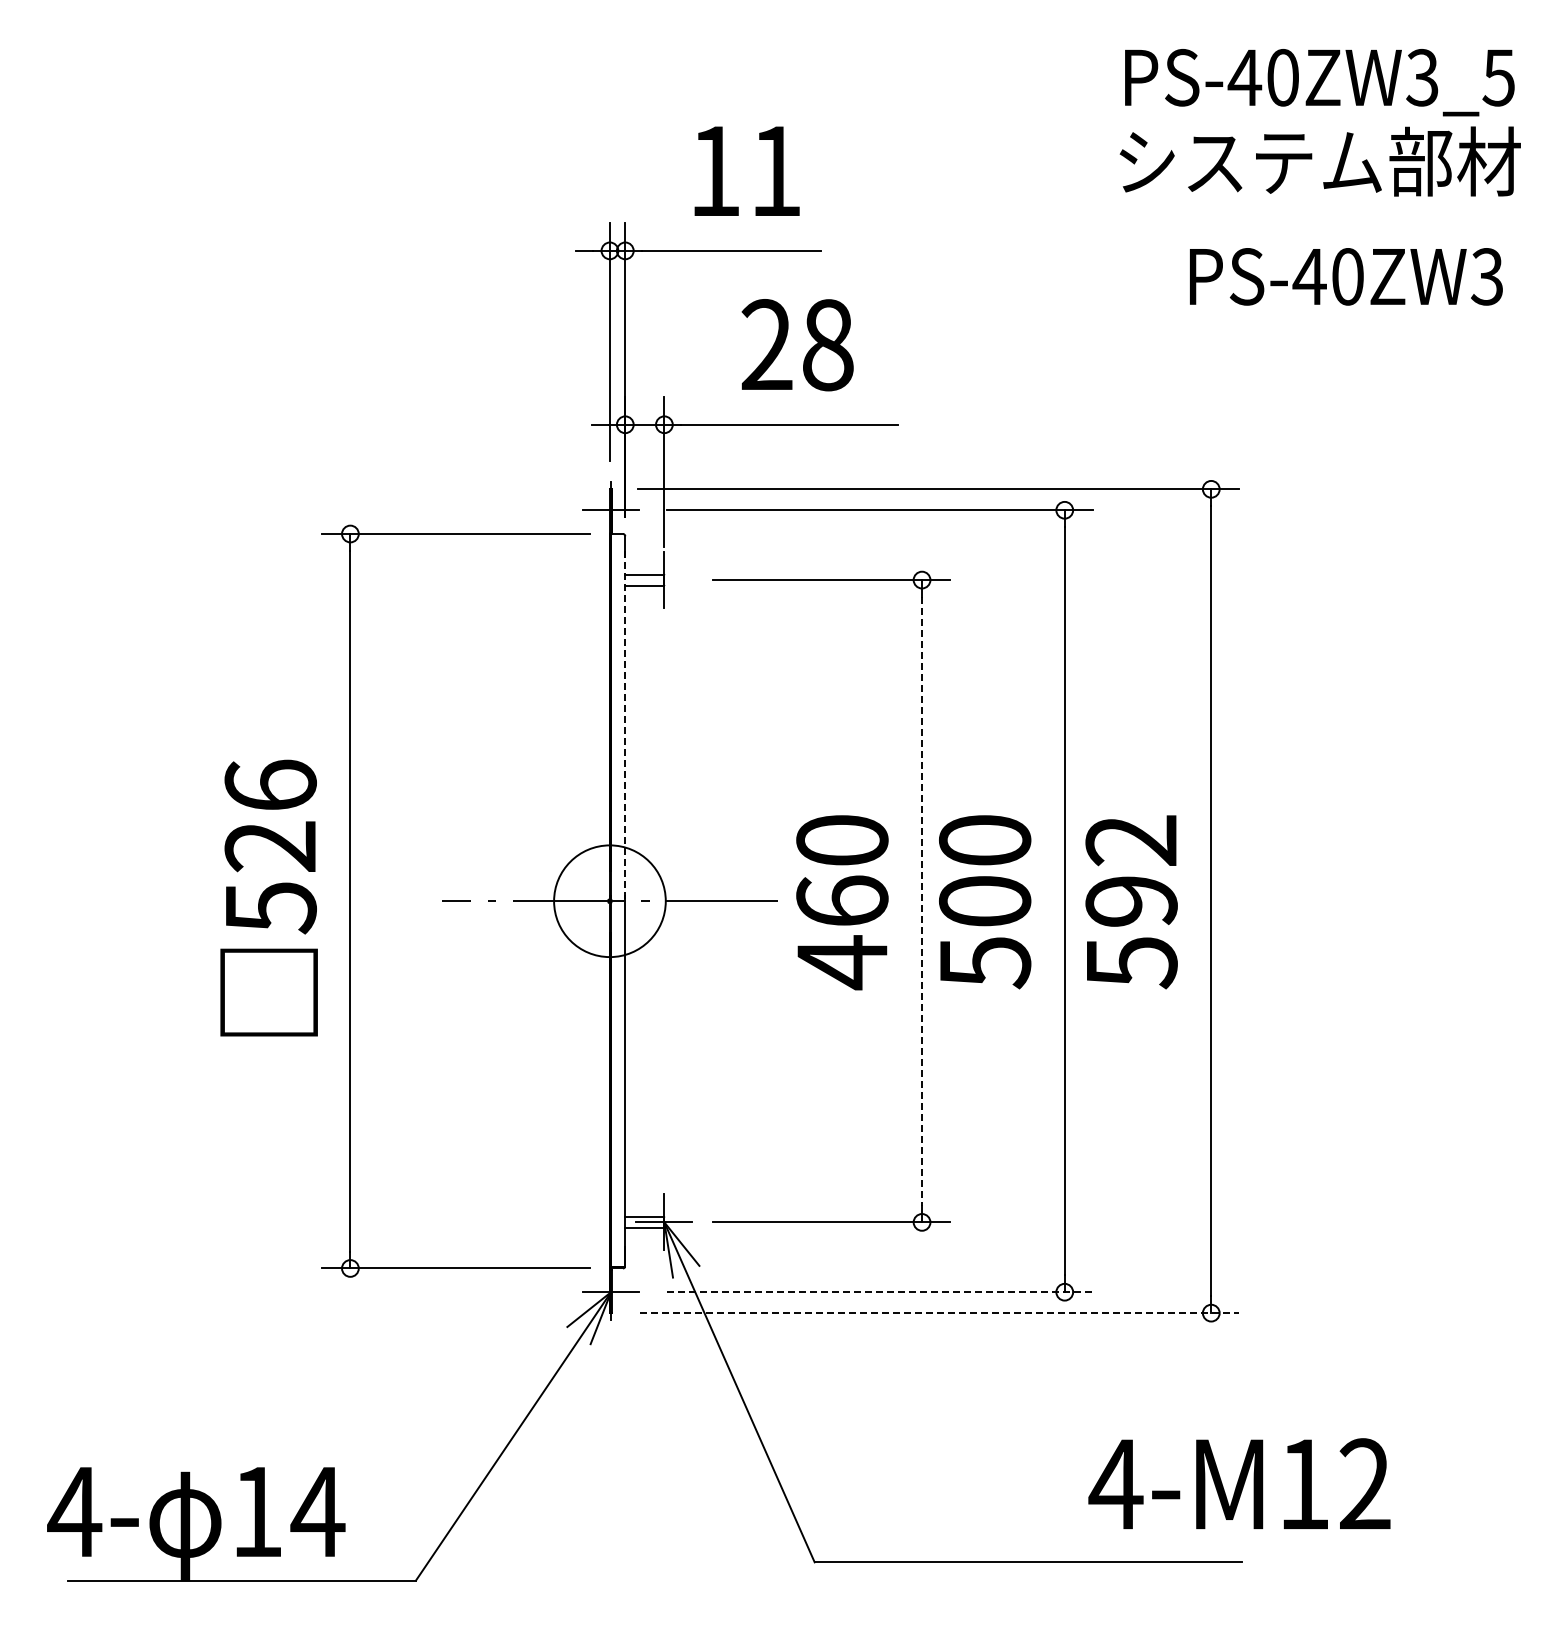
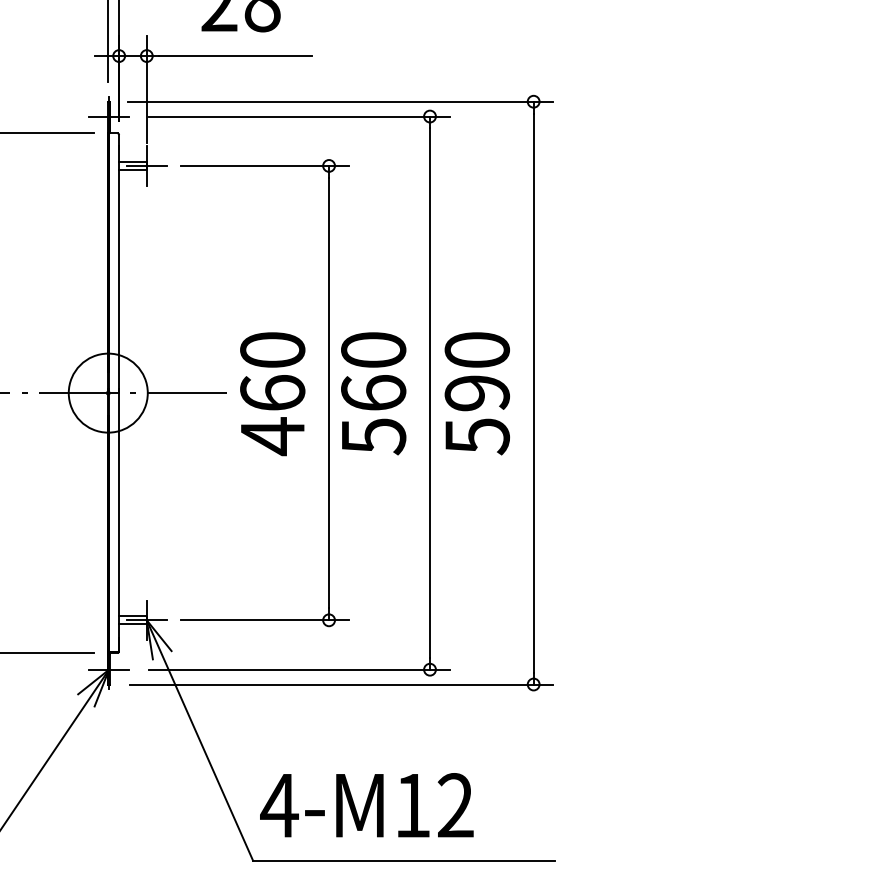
line: (664, 580) -> (146, 166), added
line: (625, 726) -> (119, 269), dashed -> solid
text: (1131, 840) -> (477, 350), 592 -> 590
text: (985, 900) -> (373, 392), 500 -> 560
line: (922, 901) -> (329, 393), dashed -> solid
line: (879, 1292) -> (298, 669), dashed -> solid
line: (939, 1313) -> (341, 684), dashed -> solid
text: (1239, 1483) -> (366, 805), moved

